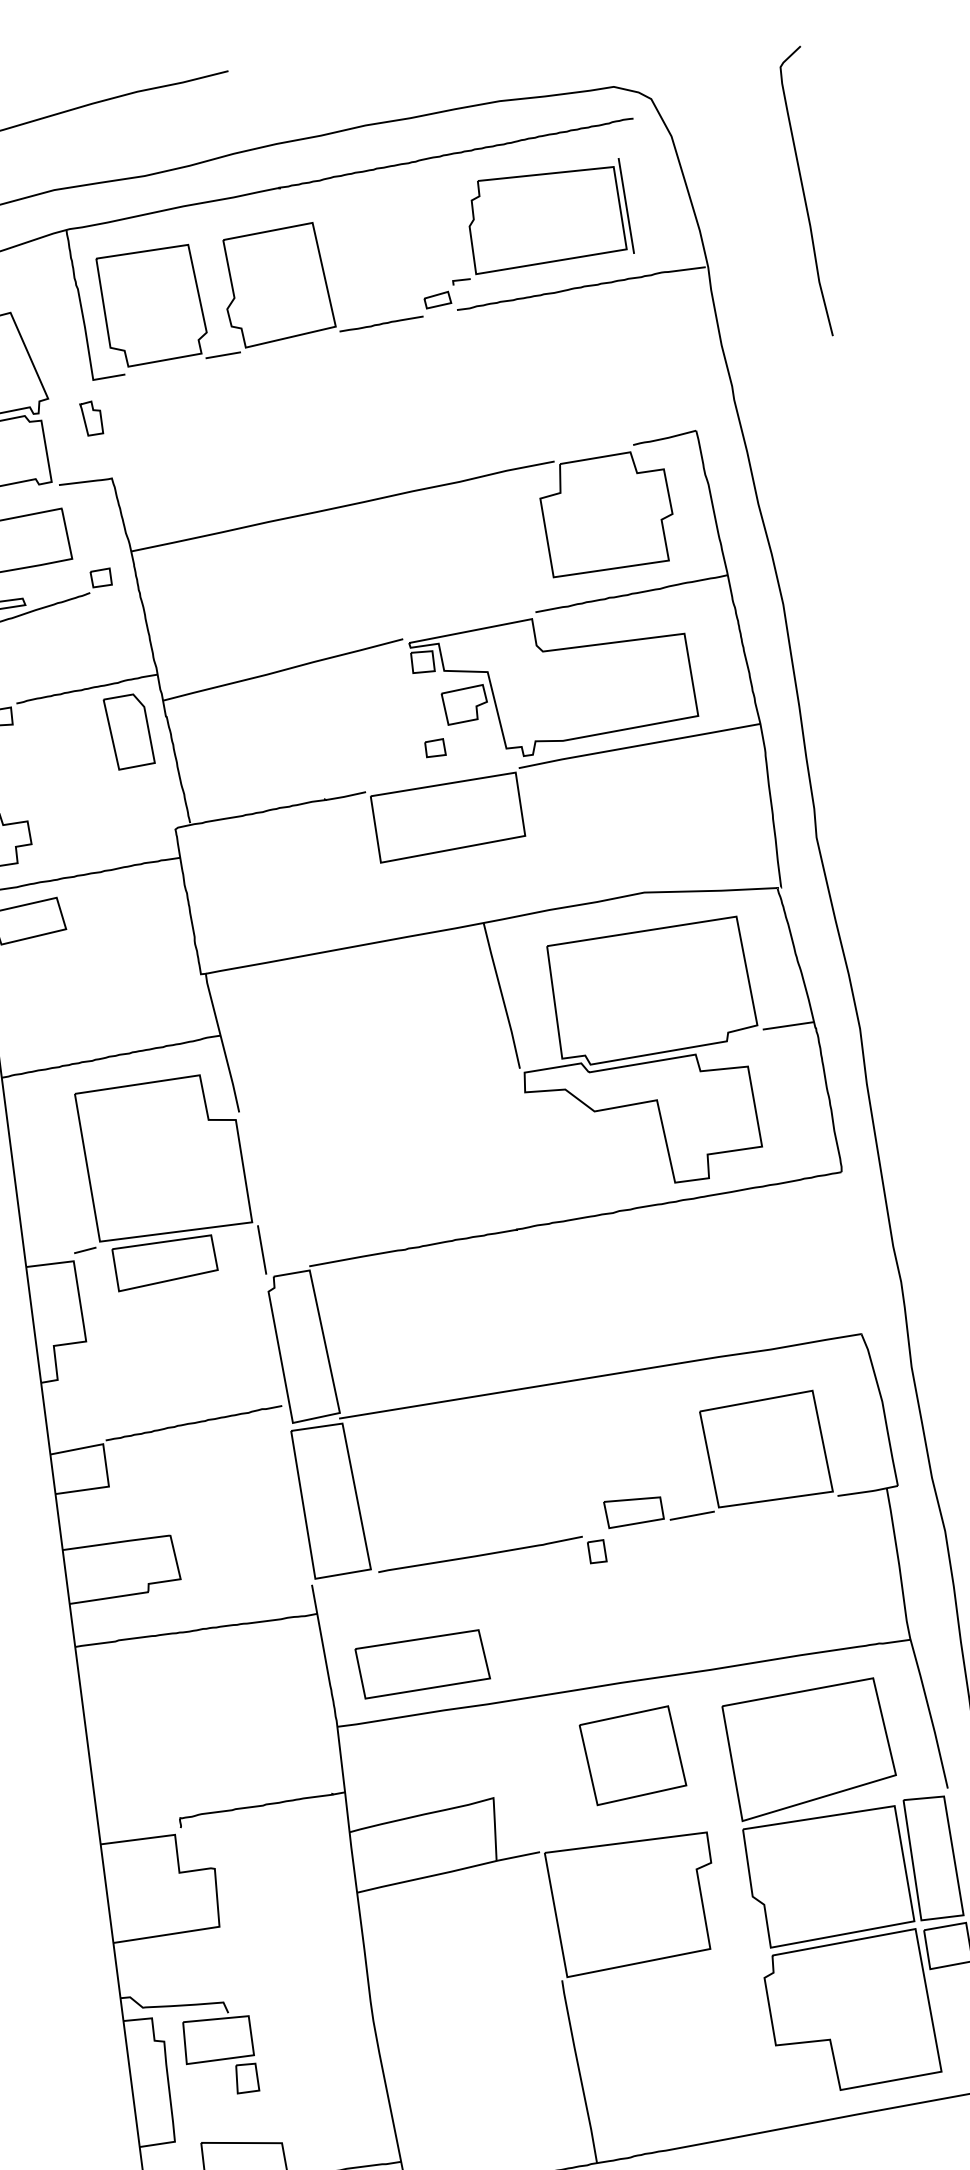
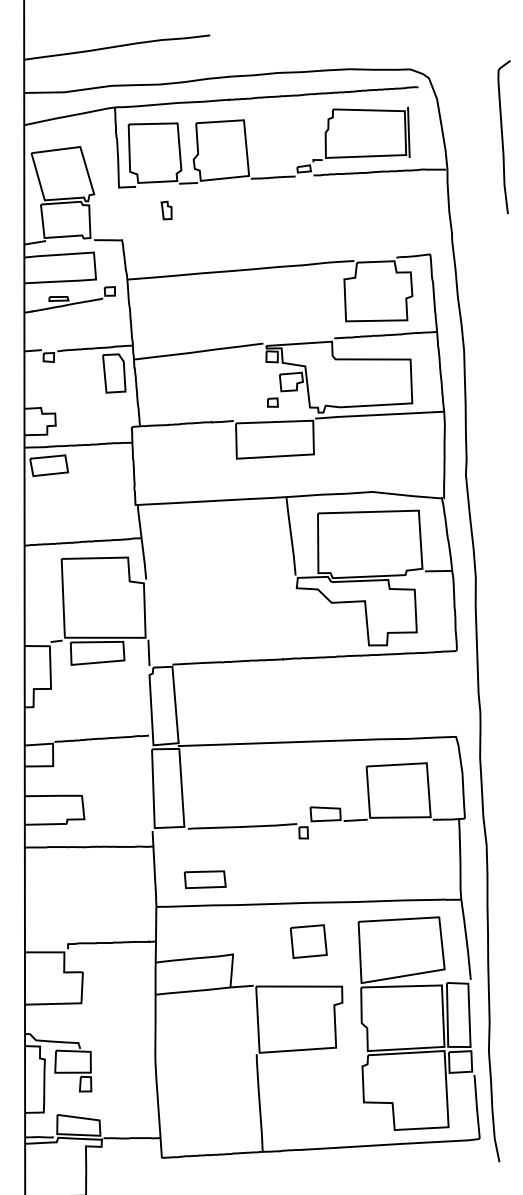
part: (91, 418) -> (166, 210), moved
part: (423, 1663) -> (205, 879), size x0.6
part: (632, 1755) -> (308, 941), size x0.7

